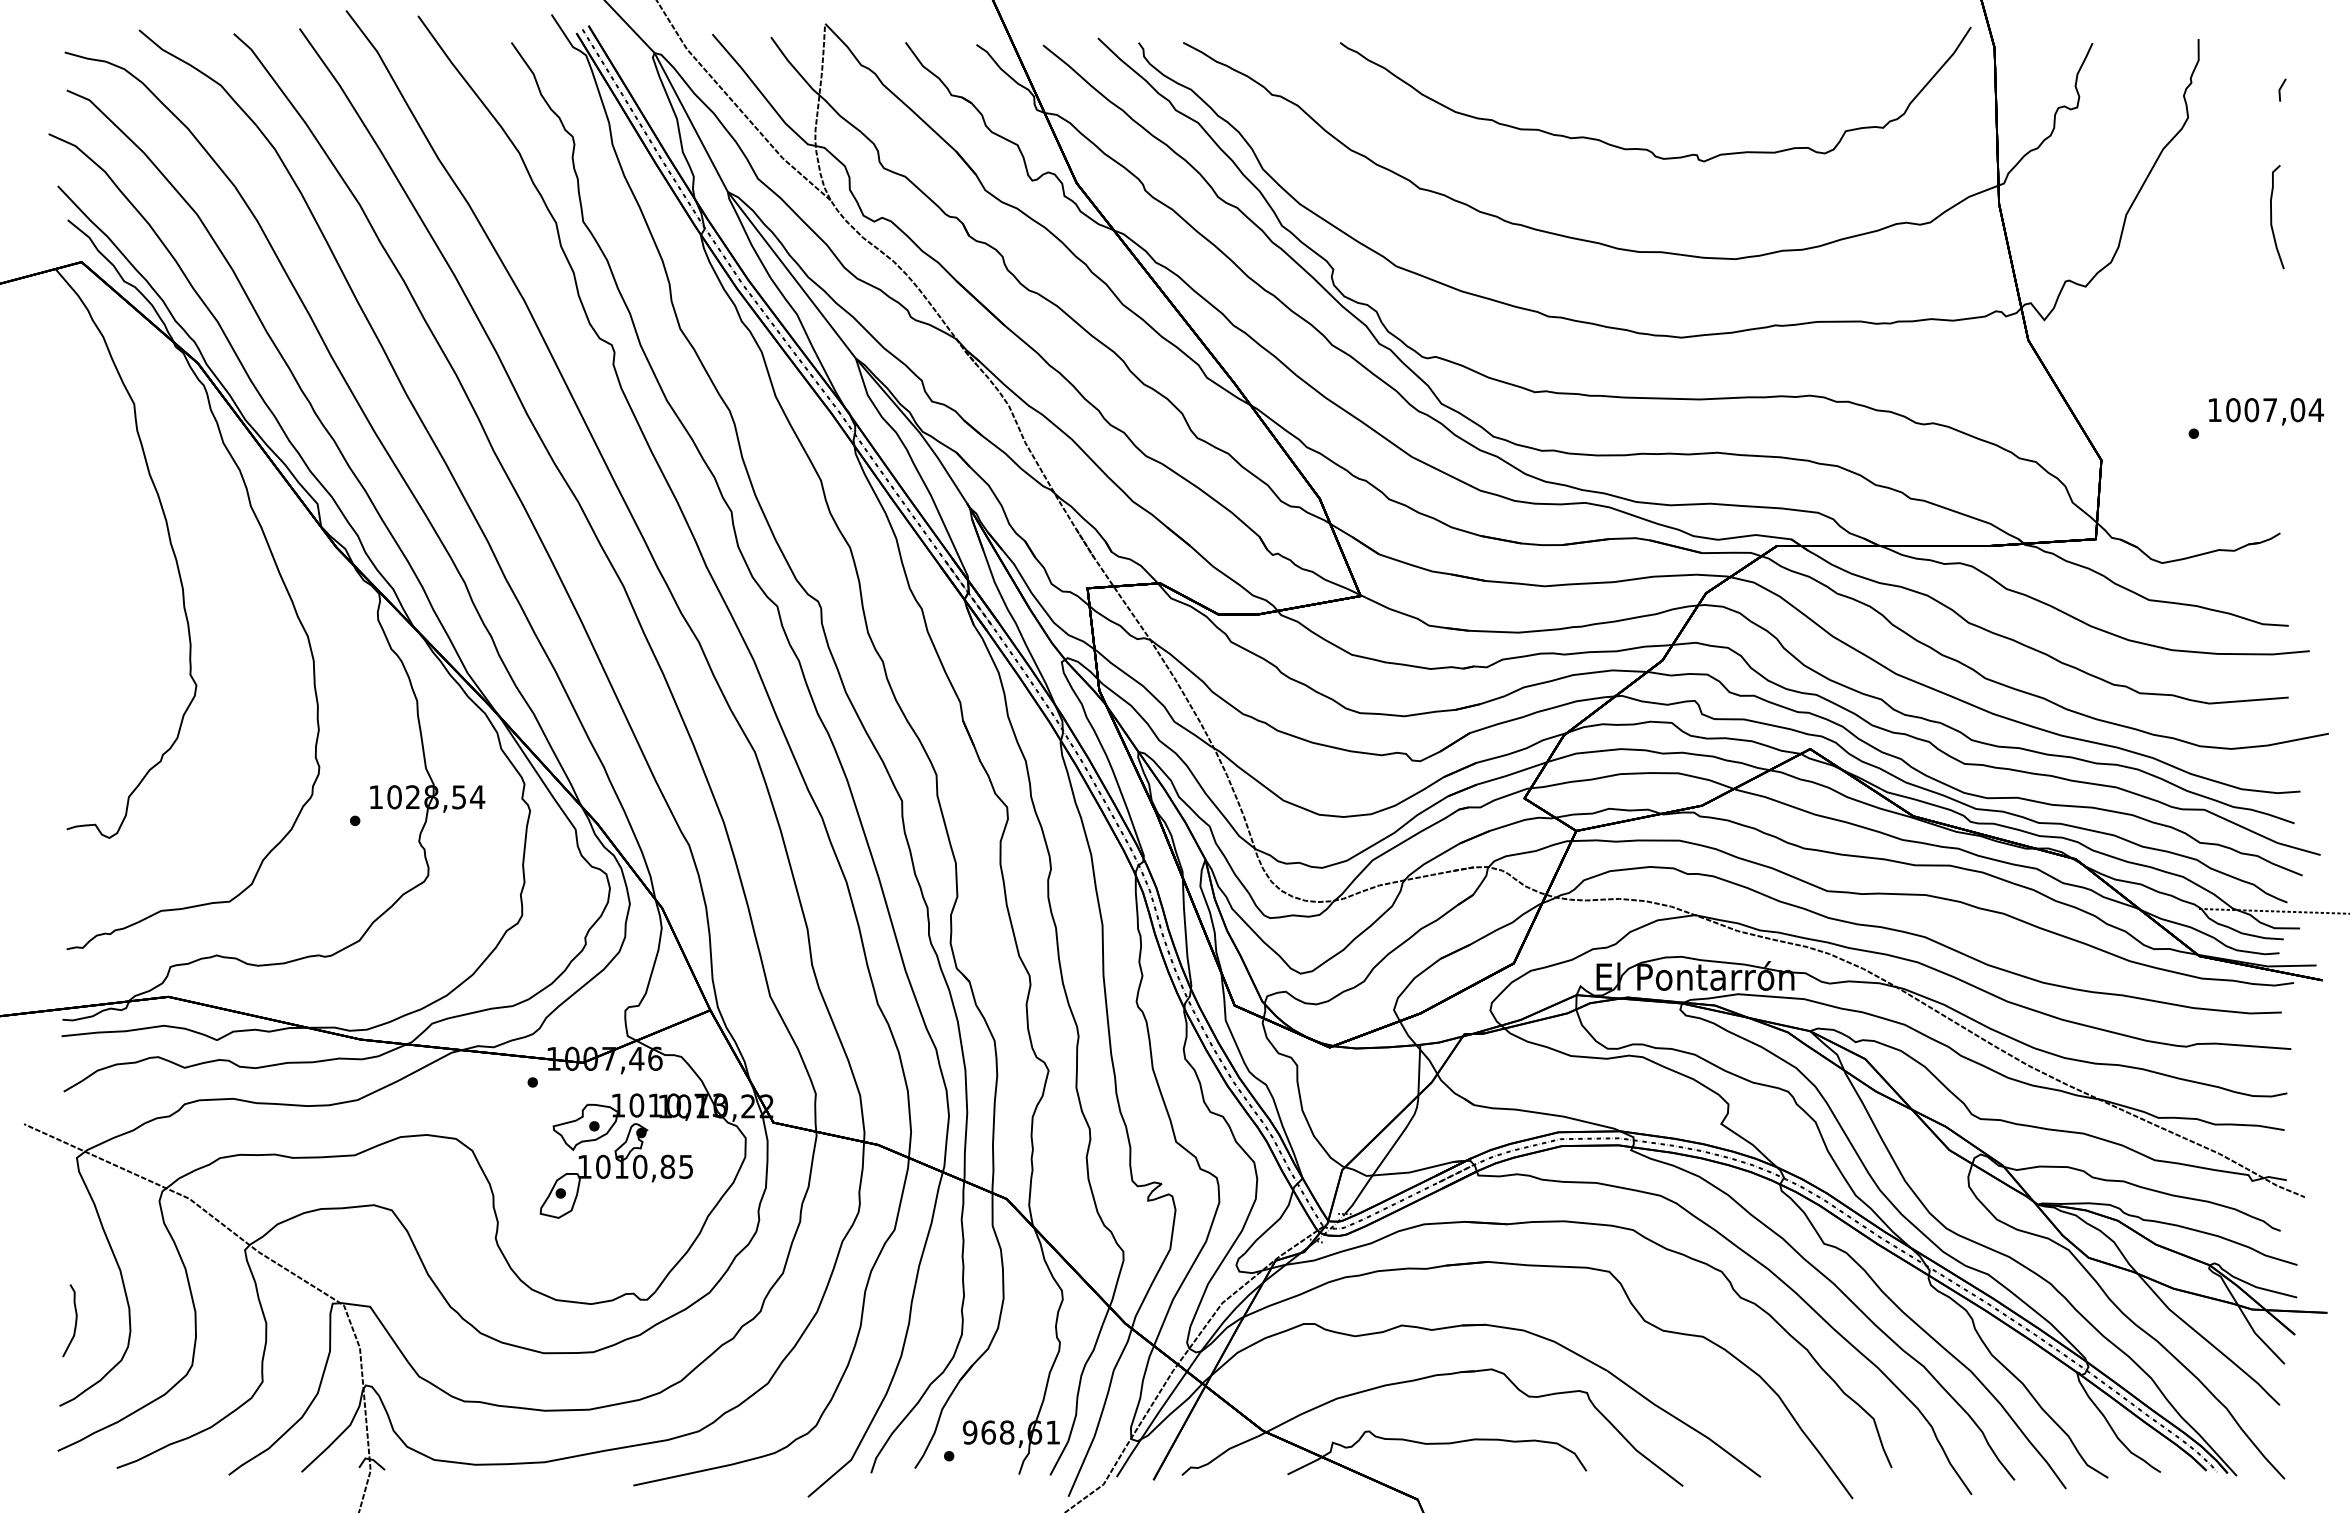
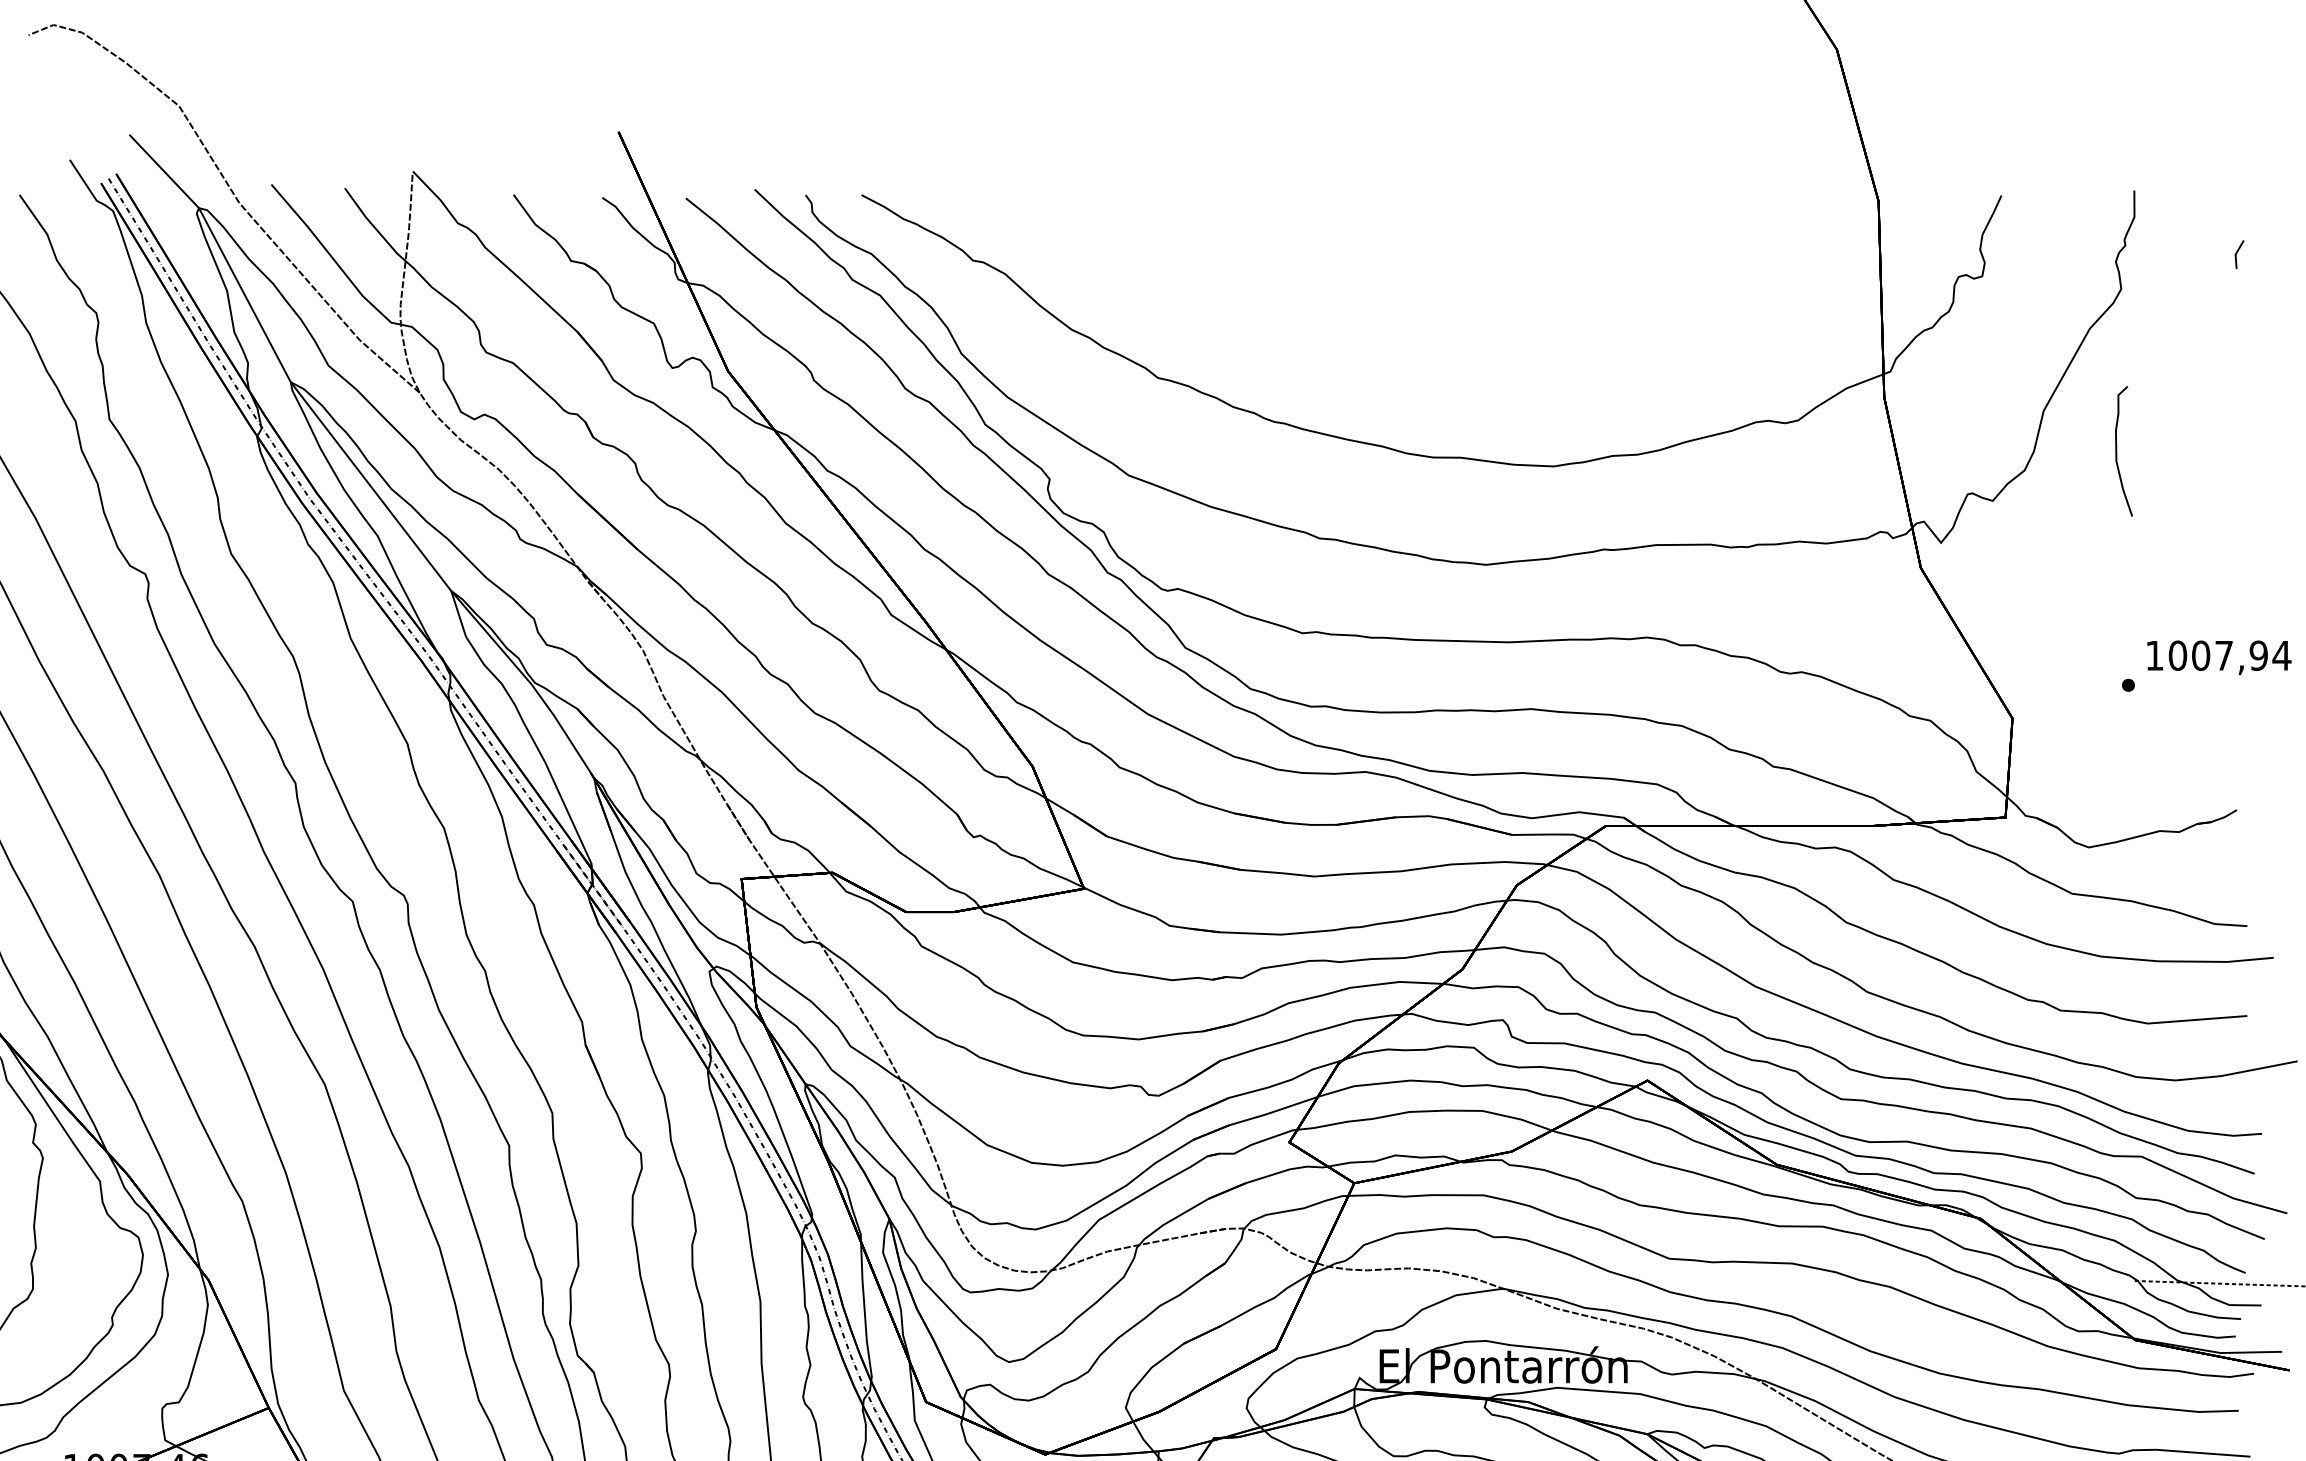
curve: (1646, 148) -> (1442, 327), removed
curve: (2272, 217) -> (2117, 451), moved
text: (2297, 410) -> (2258, 656), 1007,04 -> 1007,94

